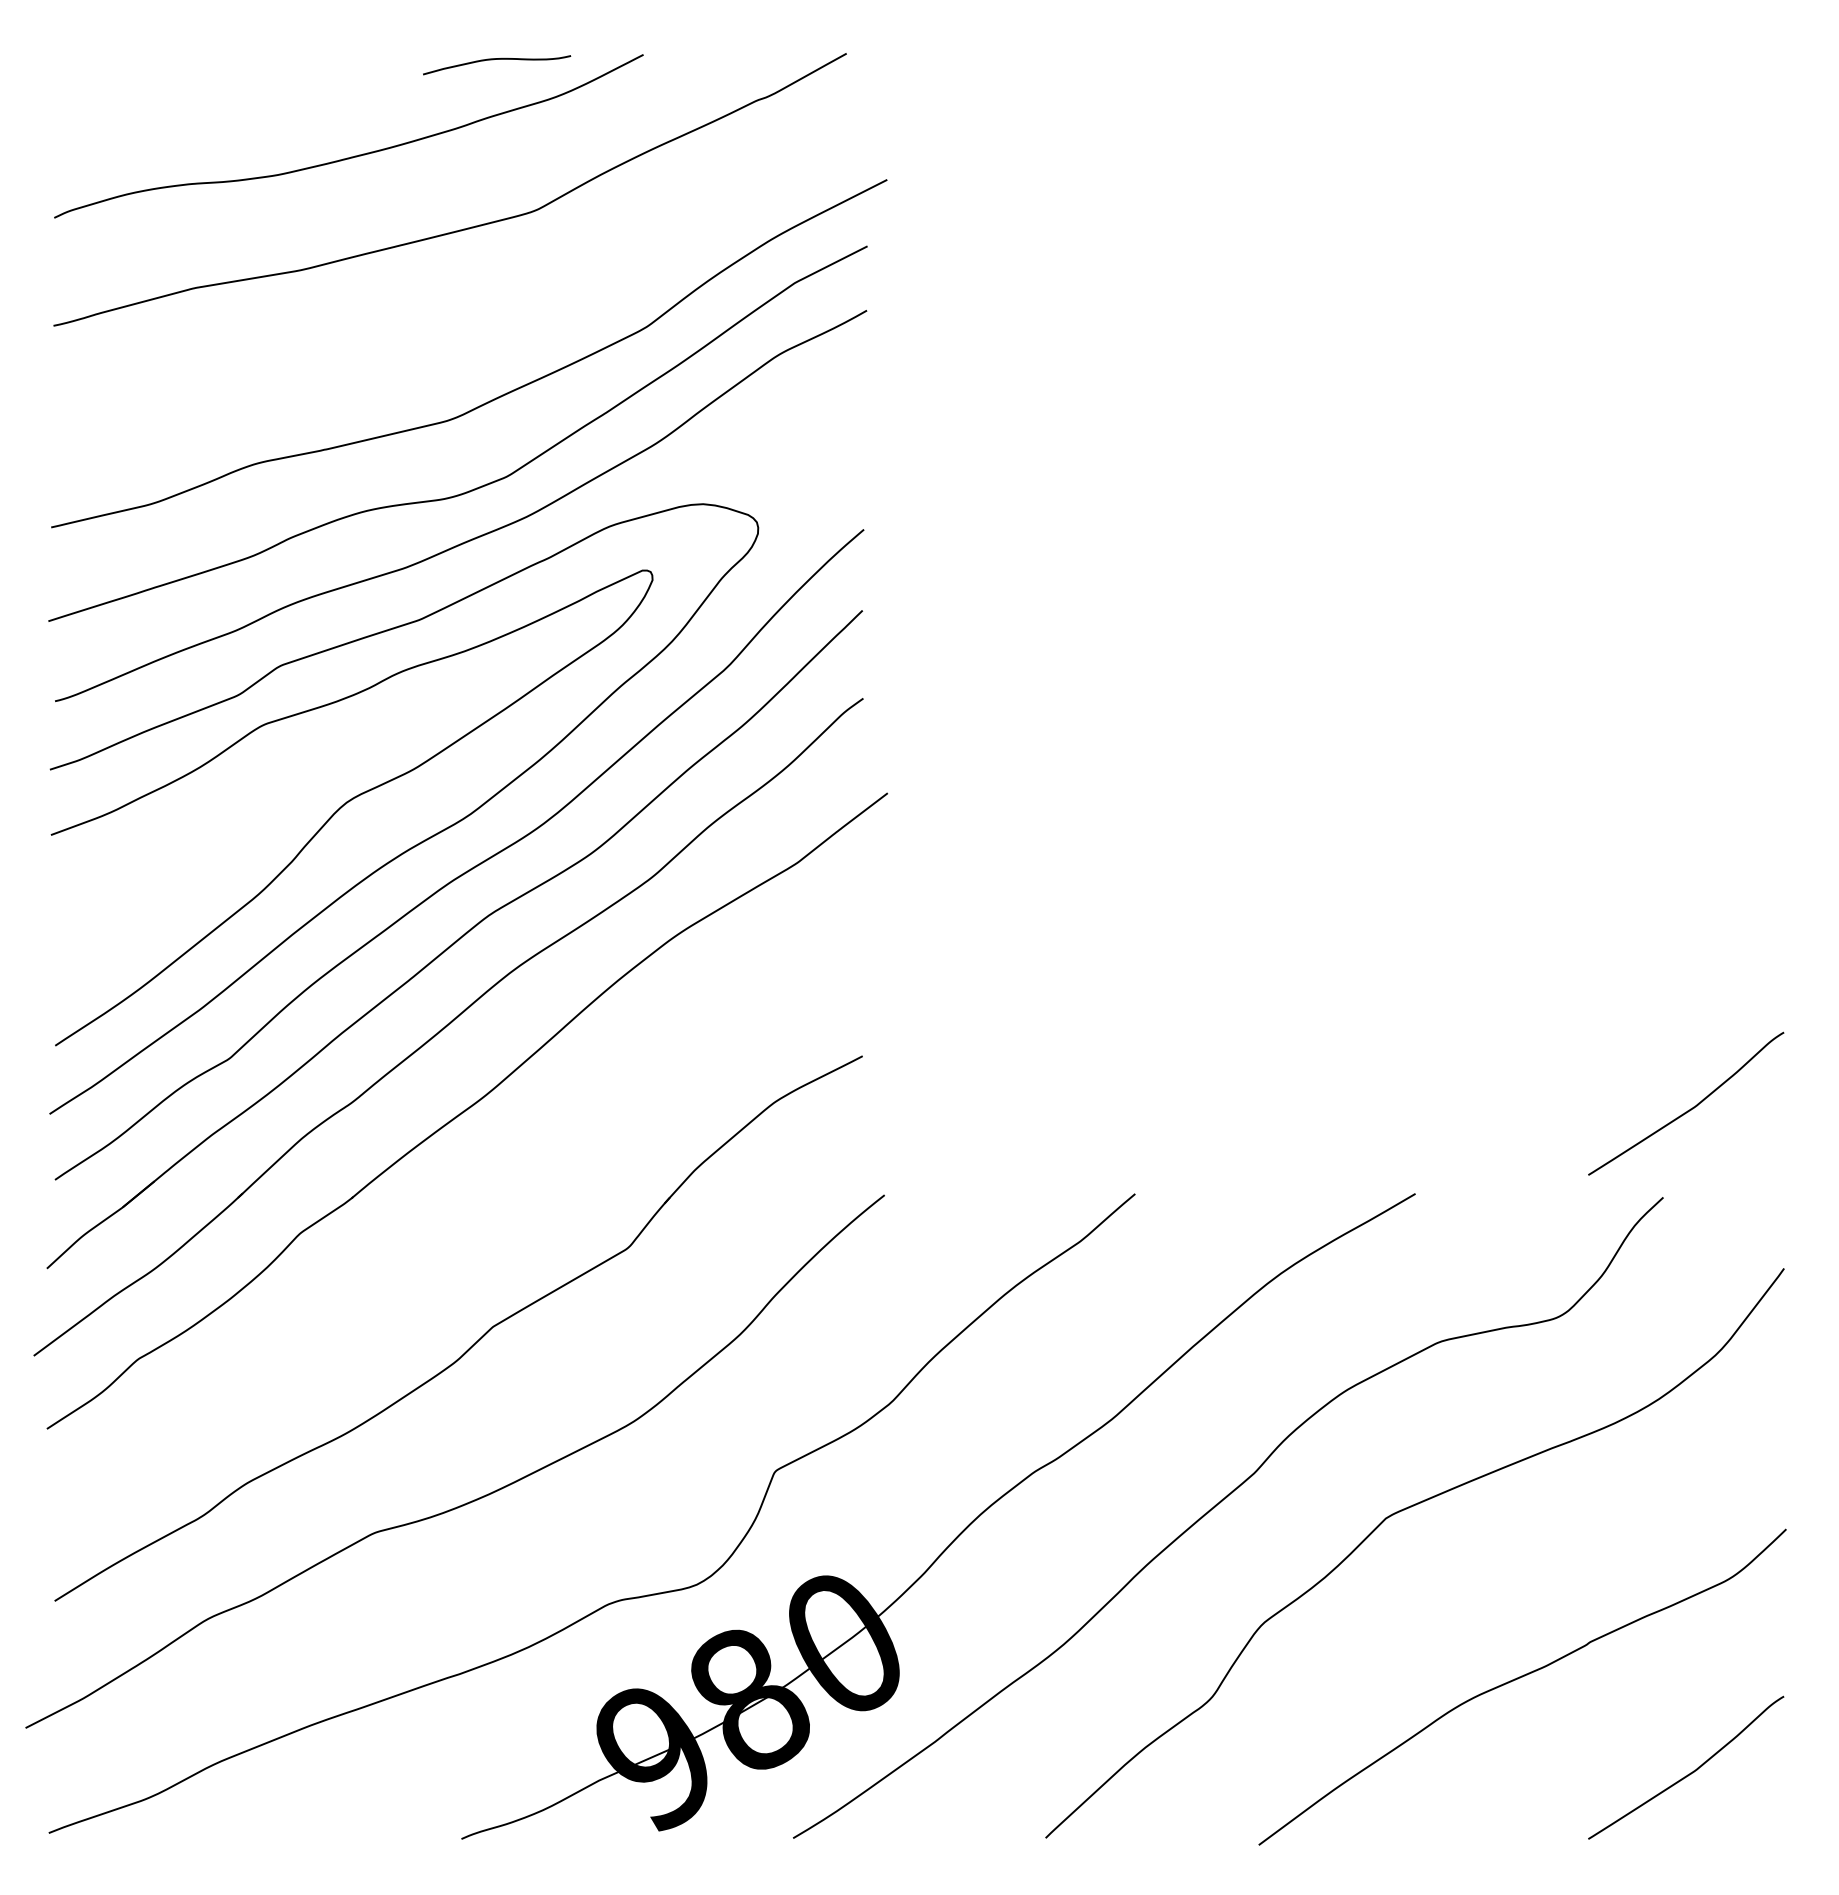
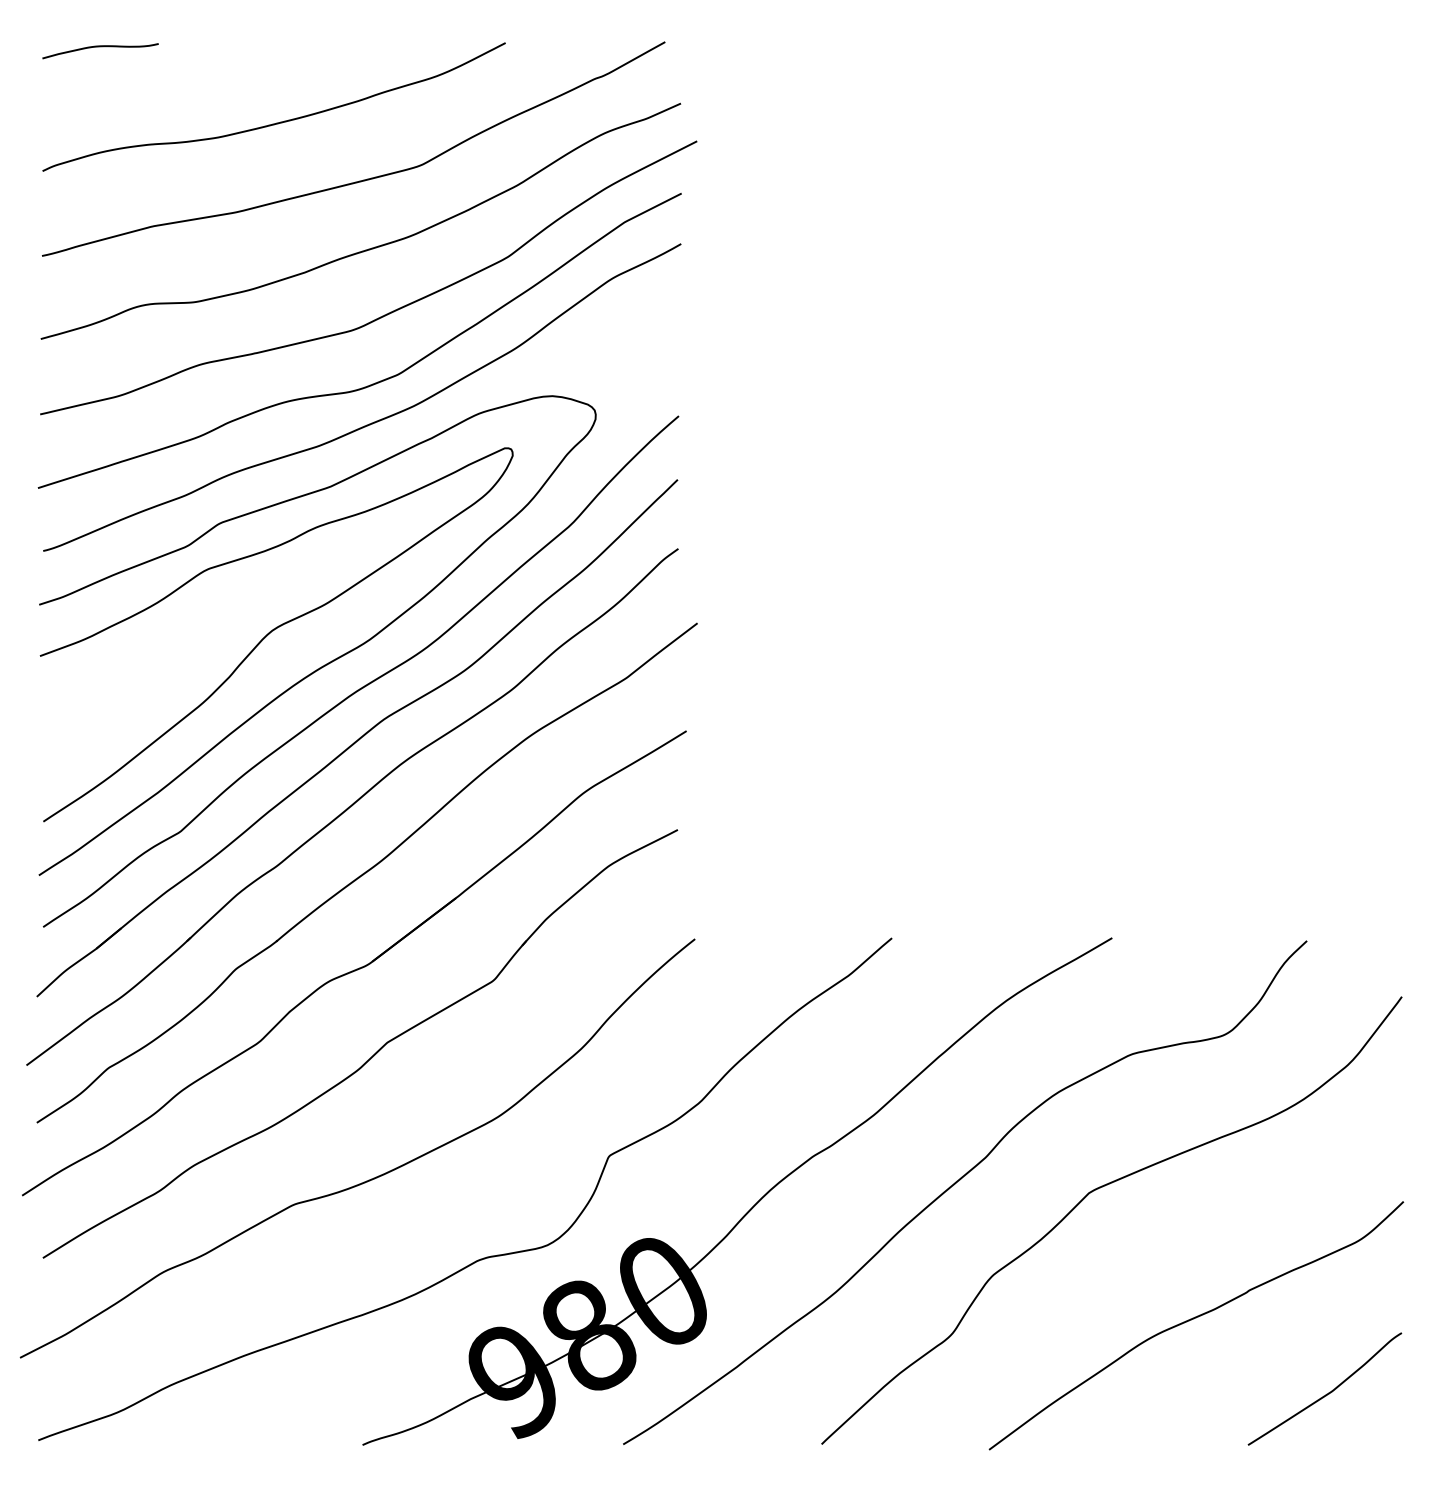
curve: (497, 59) -> (100, 46), moved
curve: (472, 315) -> (371, 247), added
curve: (1690, 1108) -> (1328, 871), removed
part: (452, 1233) -> (355, 969), added

